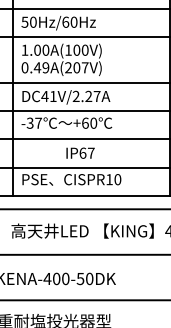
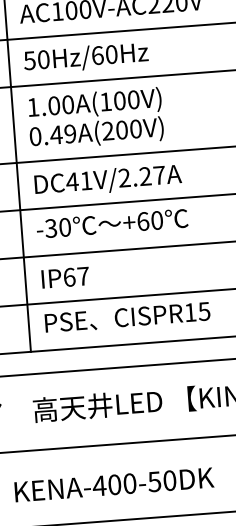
text: (84, 67) -> (134, 128), 0.49A(207V) -> 0.49A(200V)
text: (38, 122) -> (64, 226), -37 -> -30
text: (80, 152) -> (65, 276), moved
text: (117, 179) -> (203, 311), CISPR10 -> CISPR15

